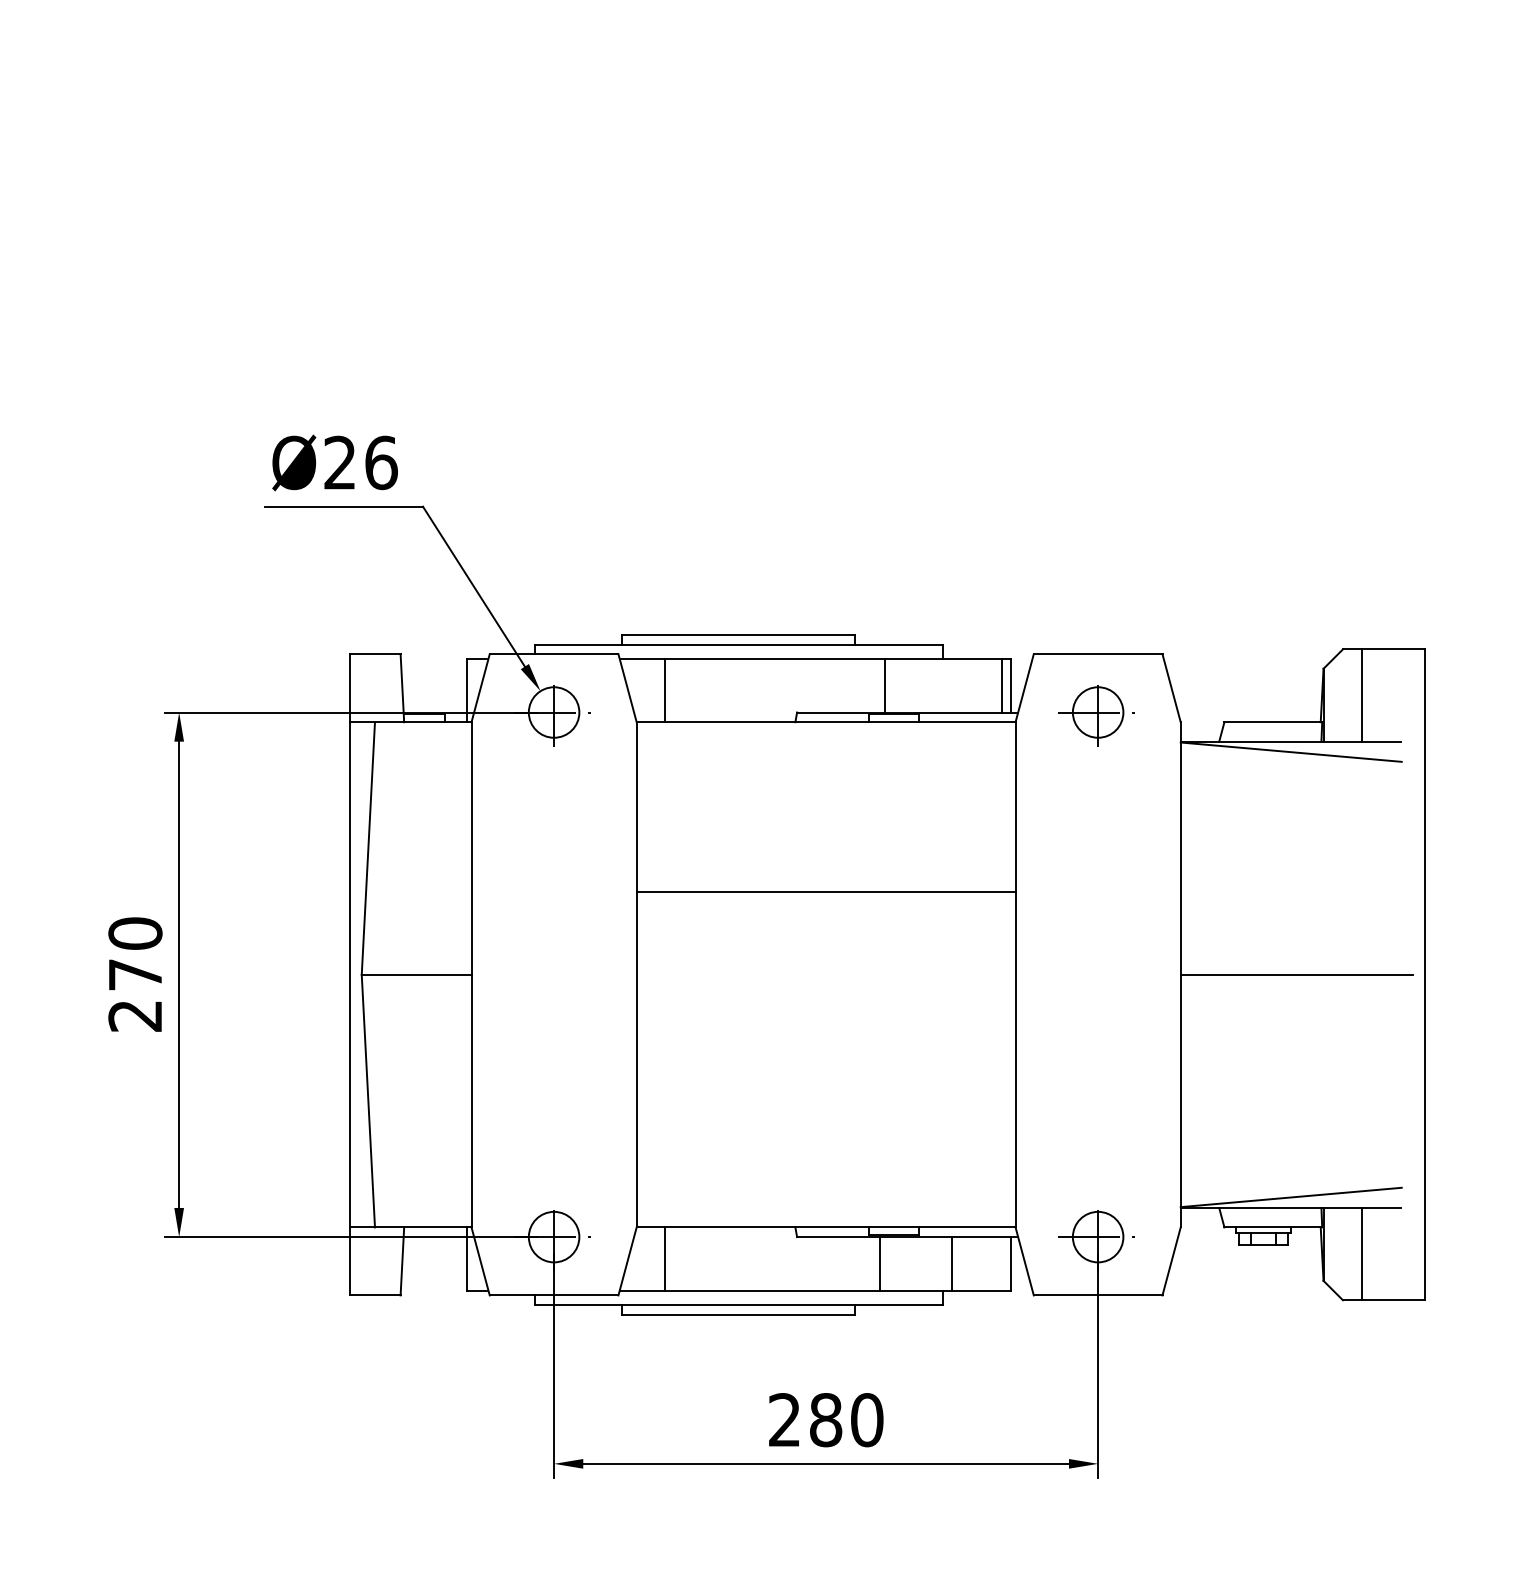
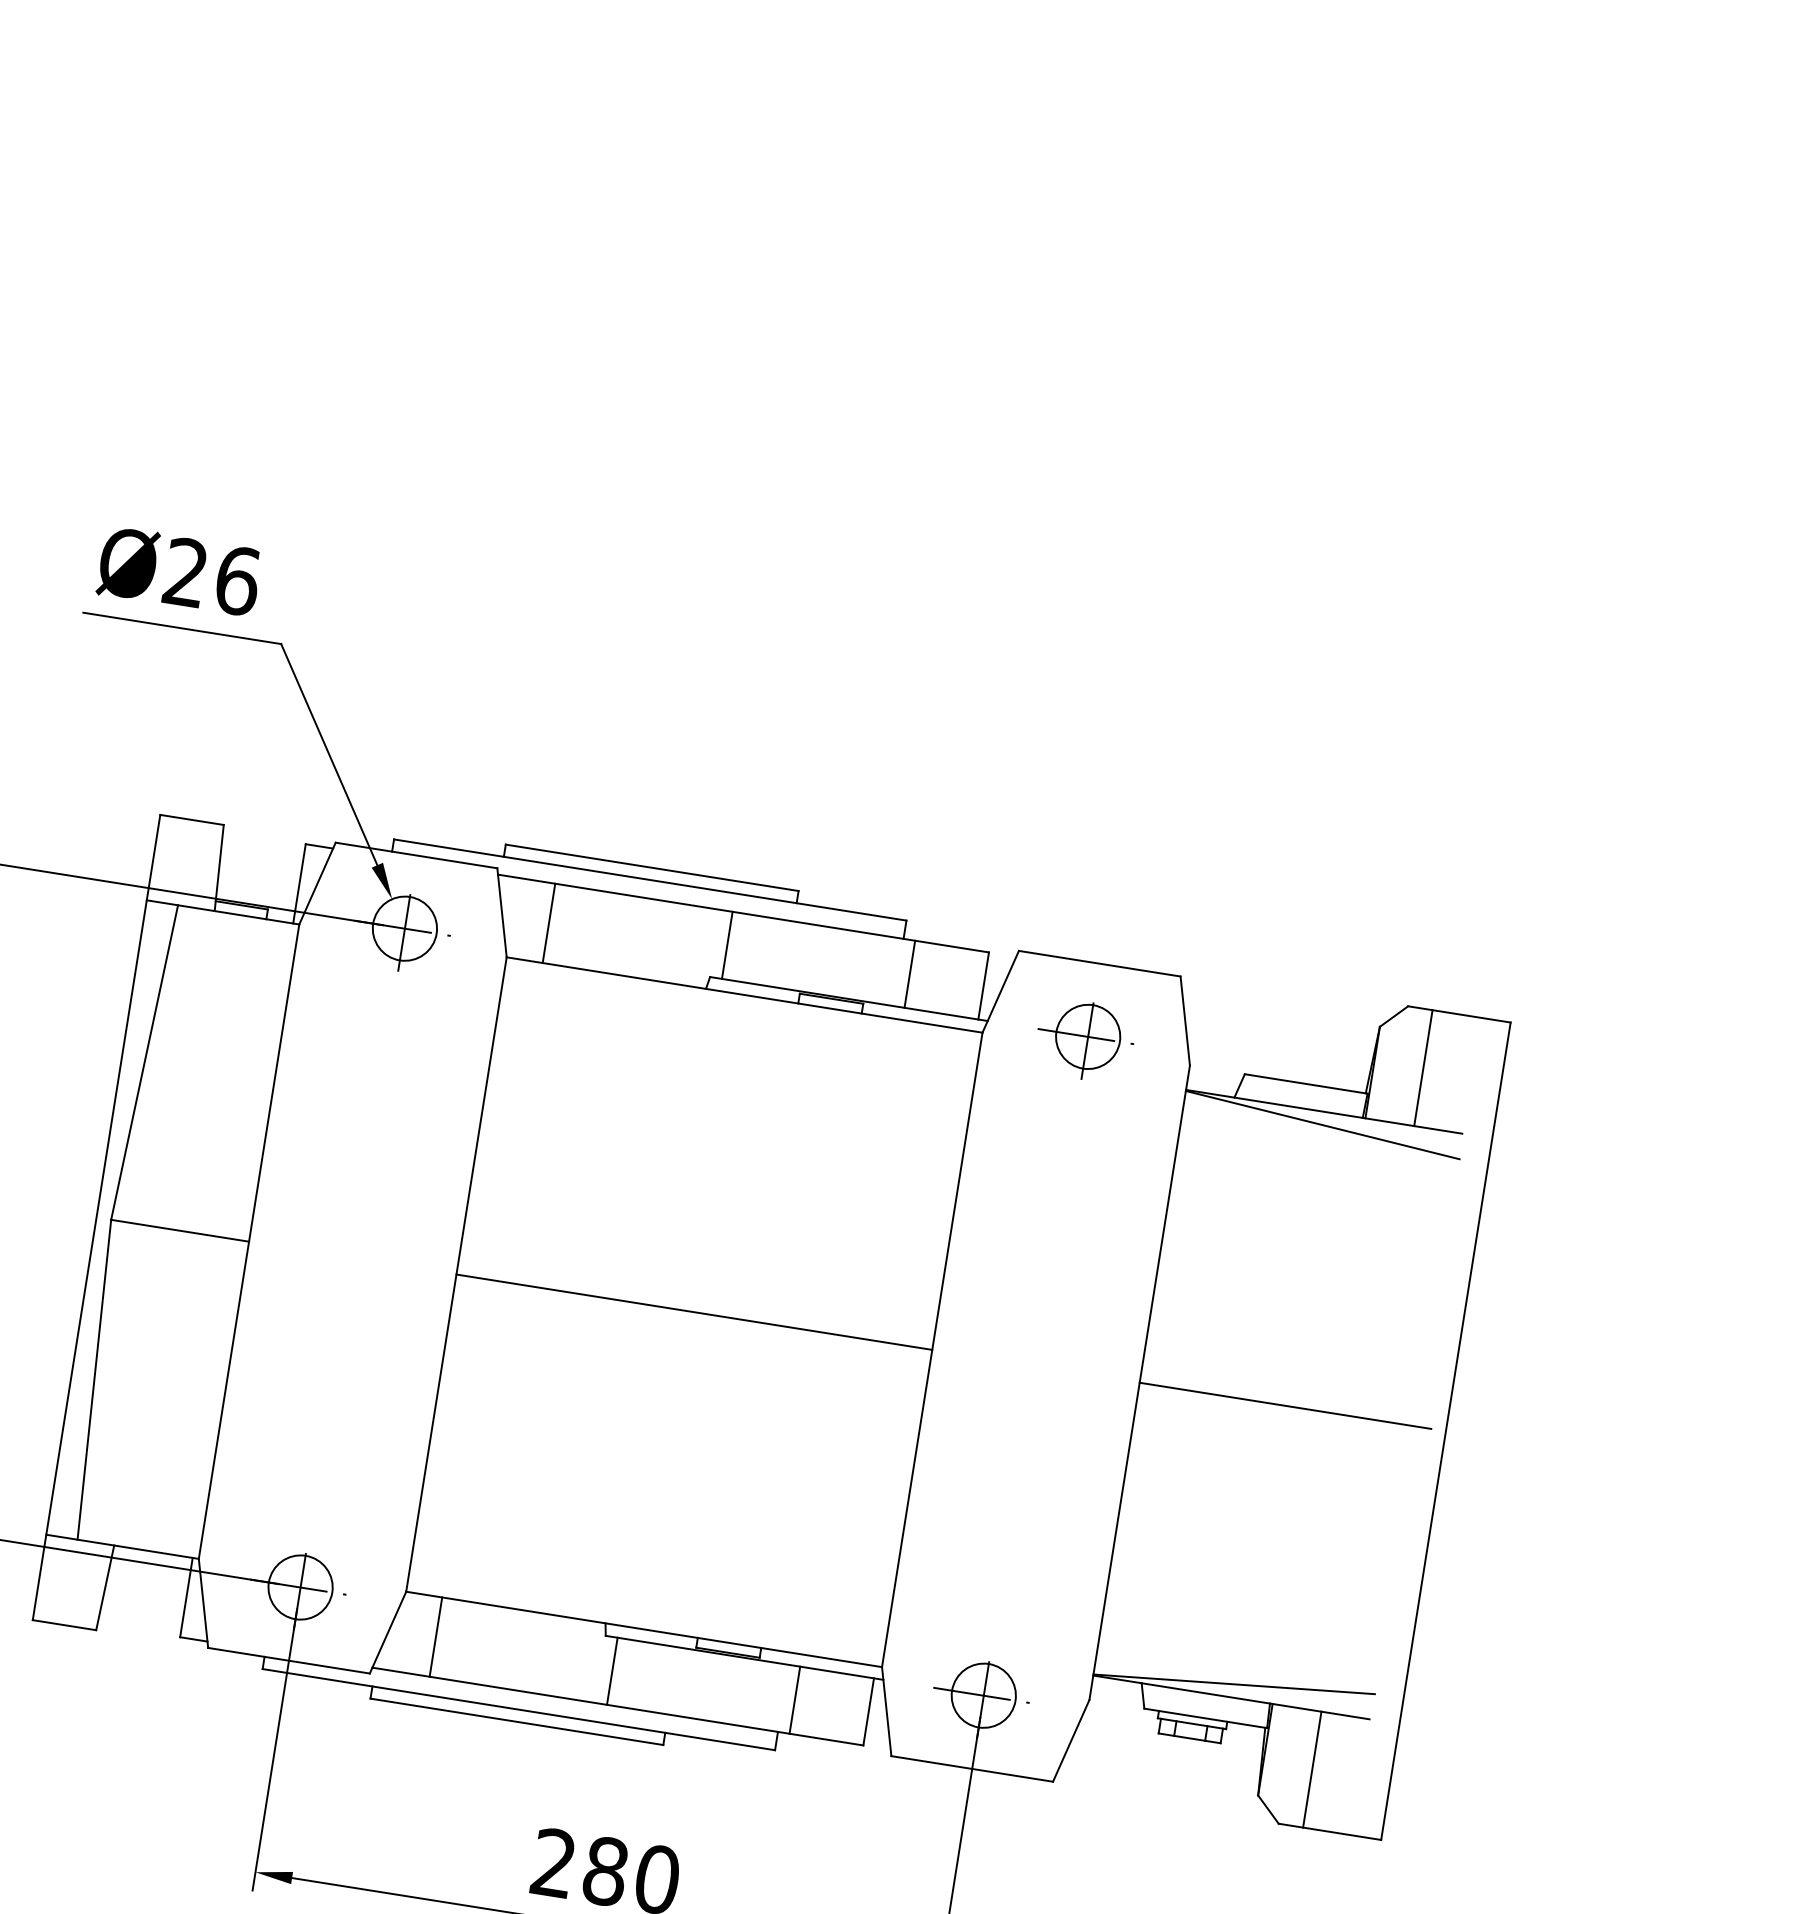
line: (884, 685) -> (727, 944), moved
line: (1001, 685) -> (909, 973), moved
line: (825, 891) -> (693, 1311), moved
line: (879, 1263) -> (612, 1670), moved

